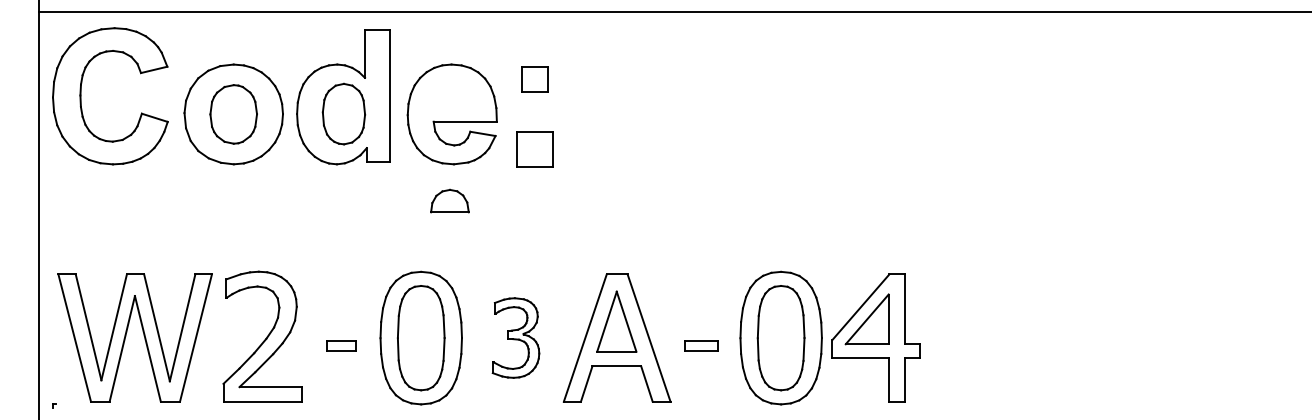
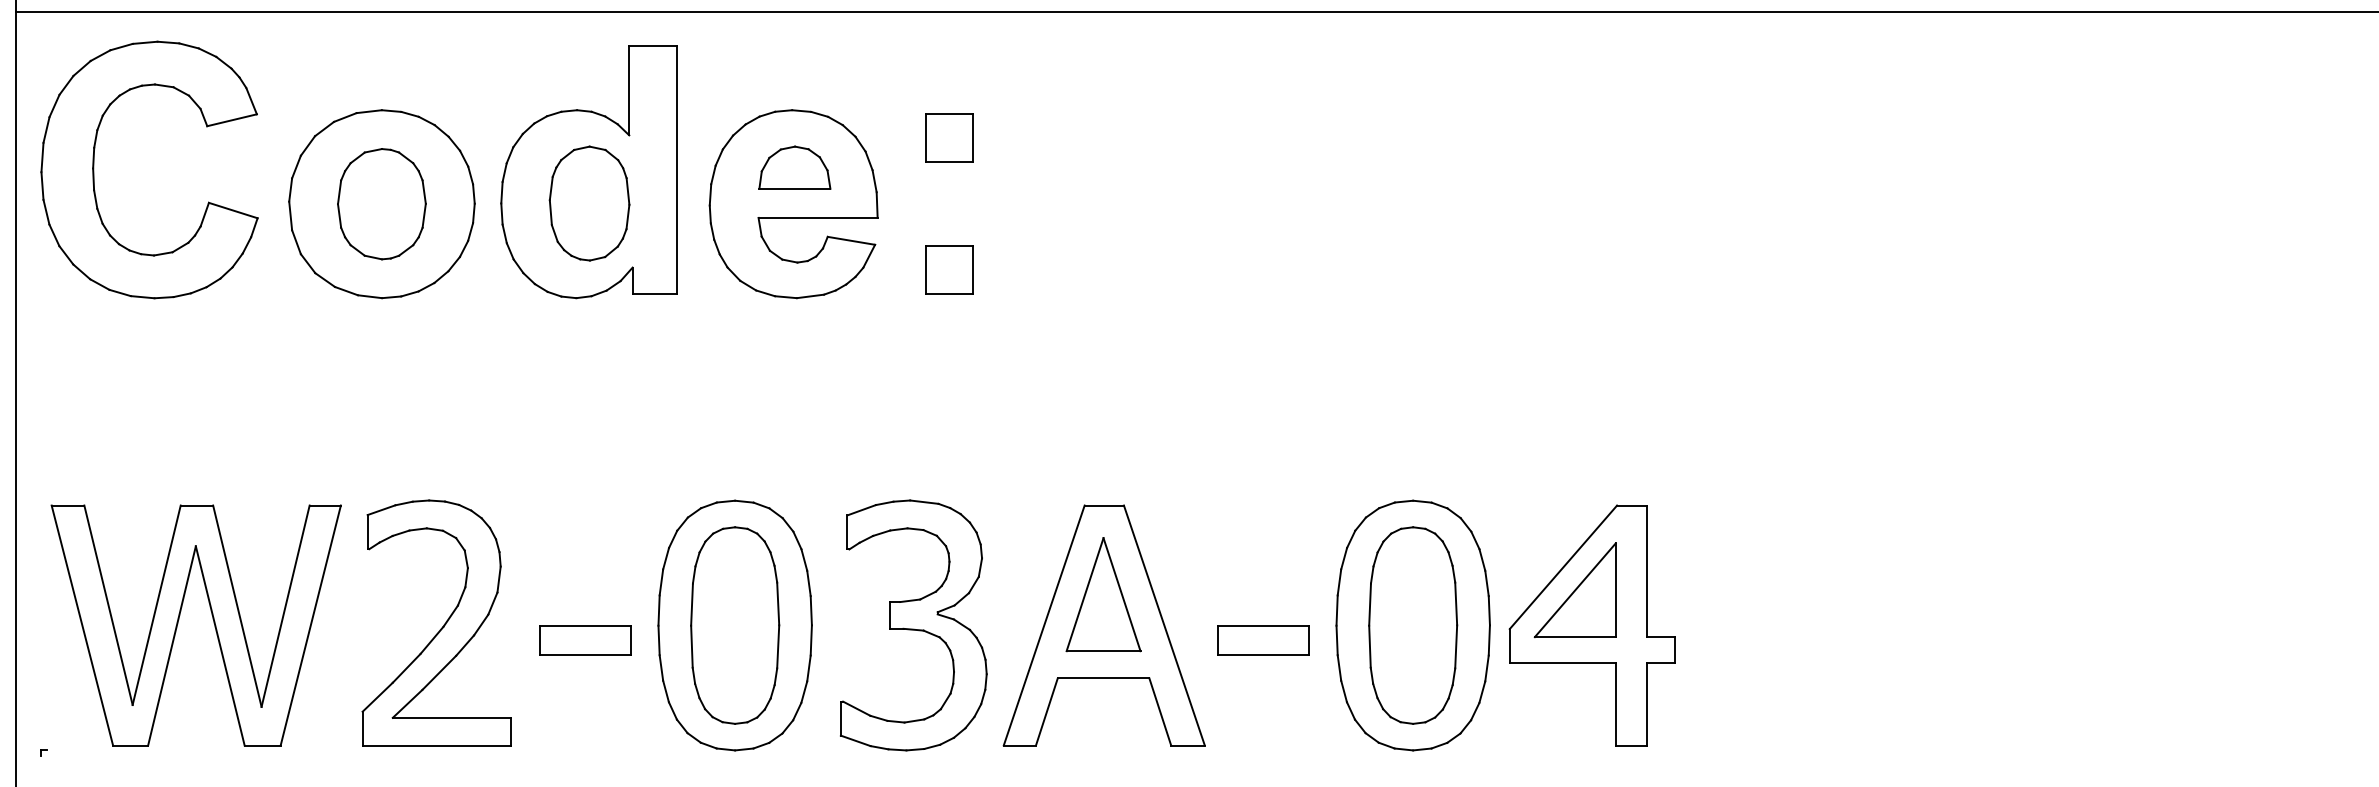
part: (534, 149) -> (948, 270), size x0.71
part: (449, 200) -> (794, 166), moved
part: (515, 337) -> (912, 624), size x1.67
part: (341, 345) -> (584, 639), size x1.67
part: (701, 345) -> (1263, 639), size x1.43

